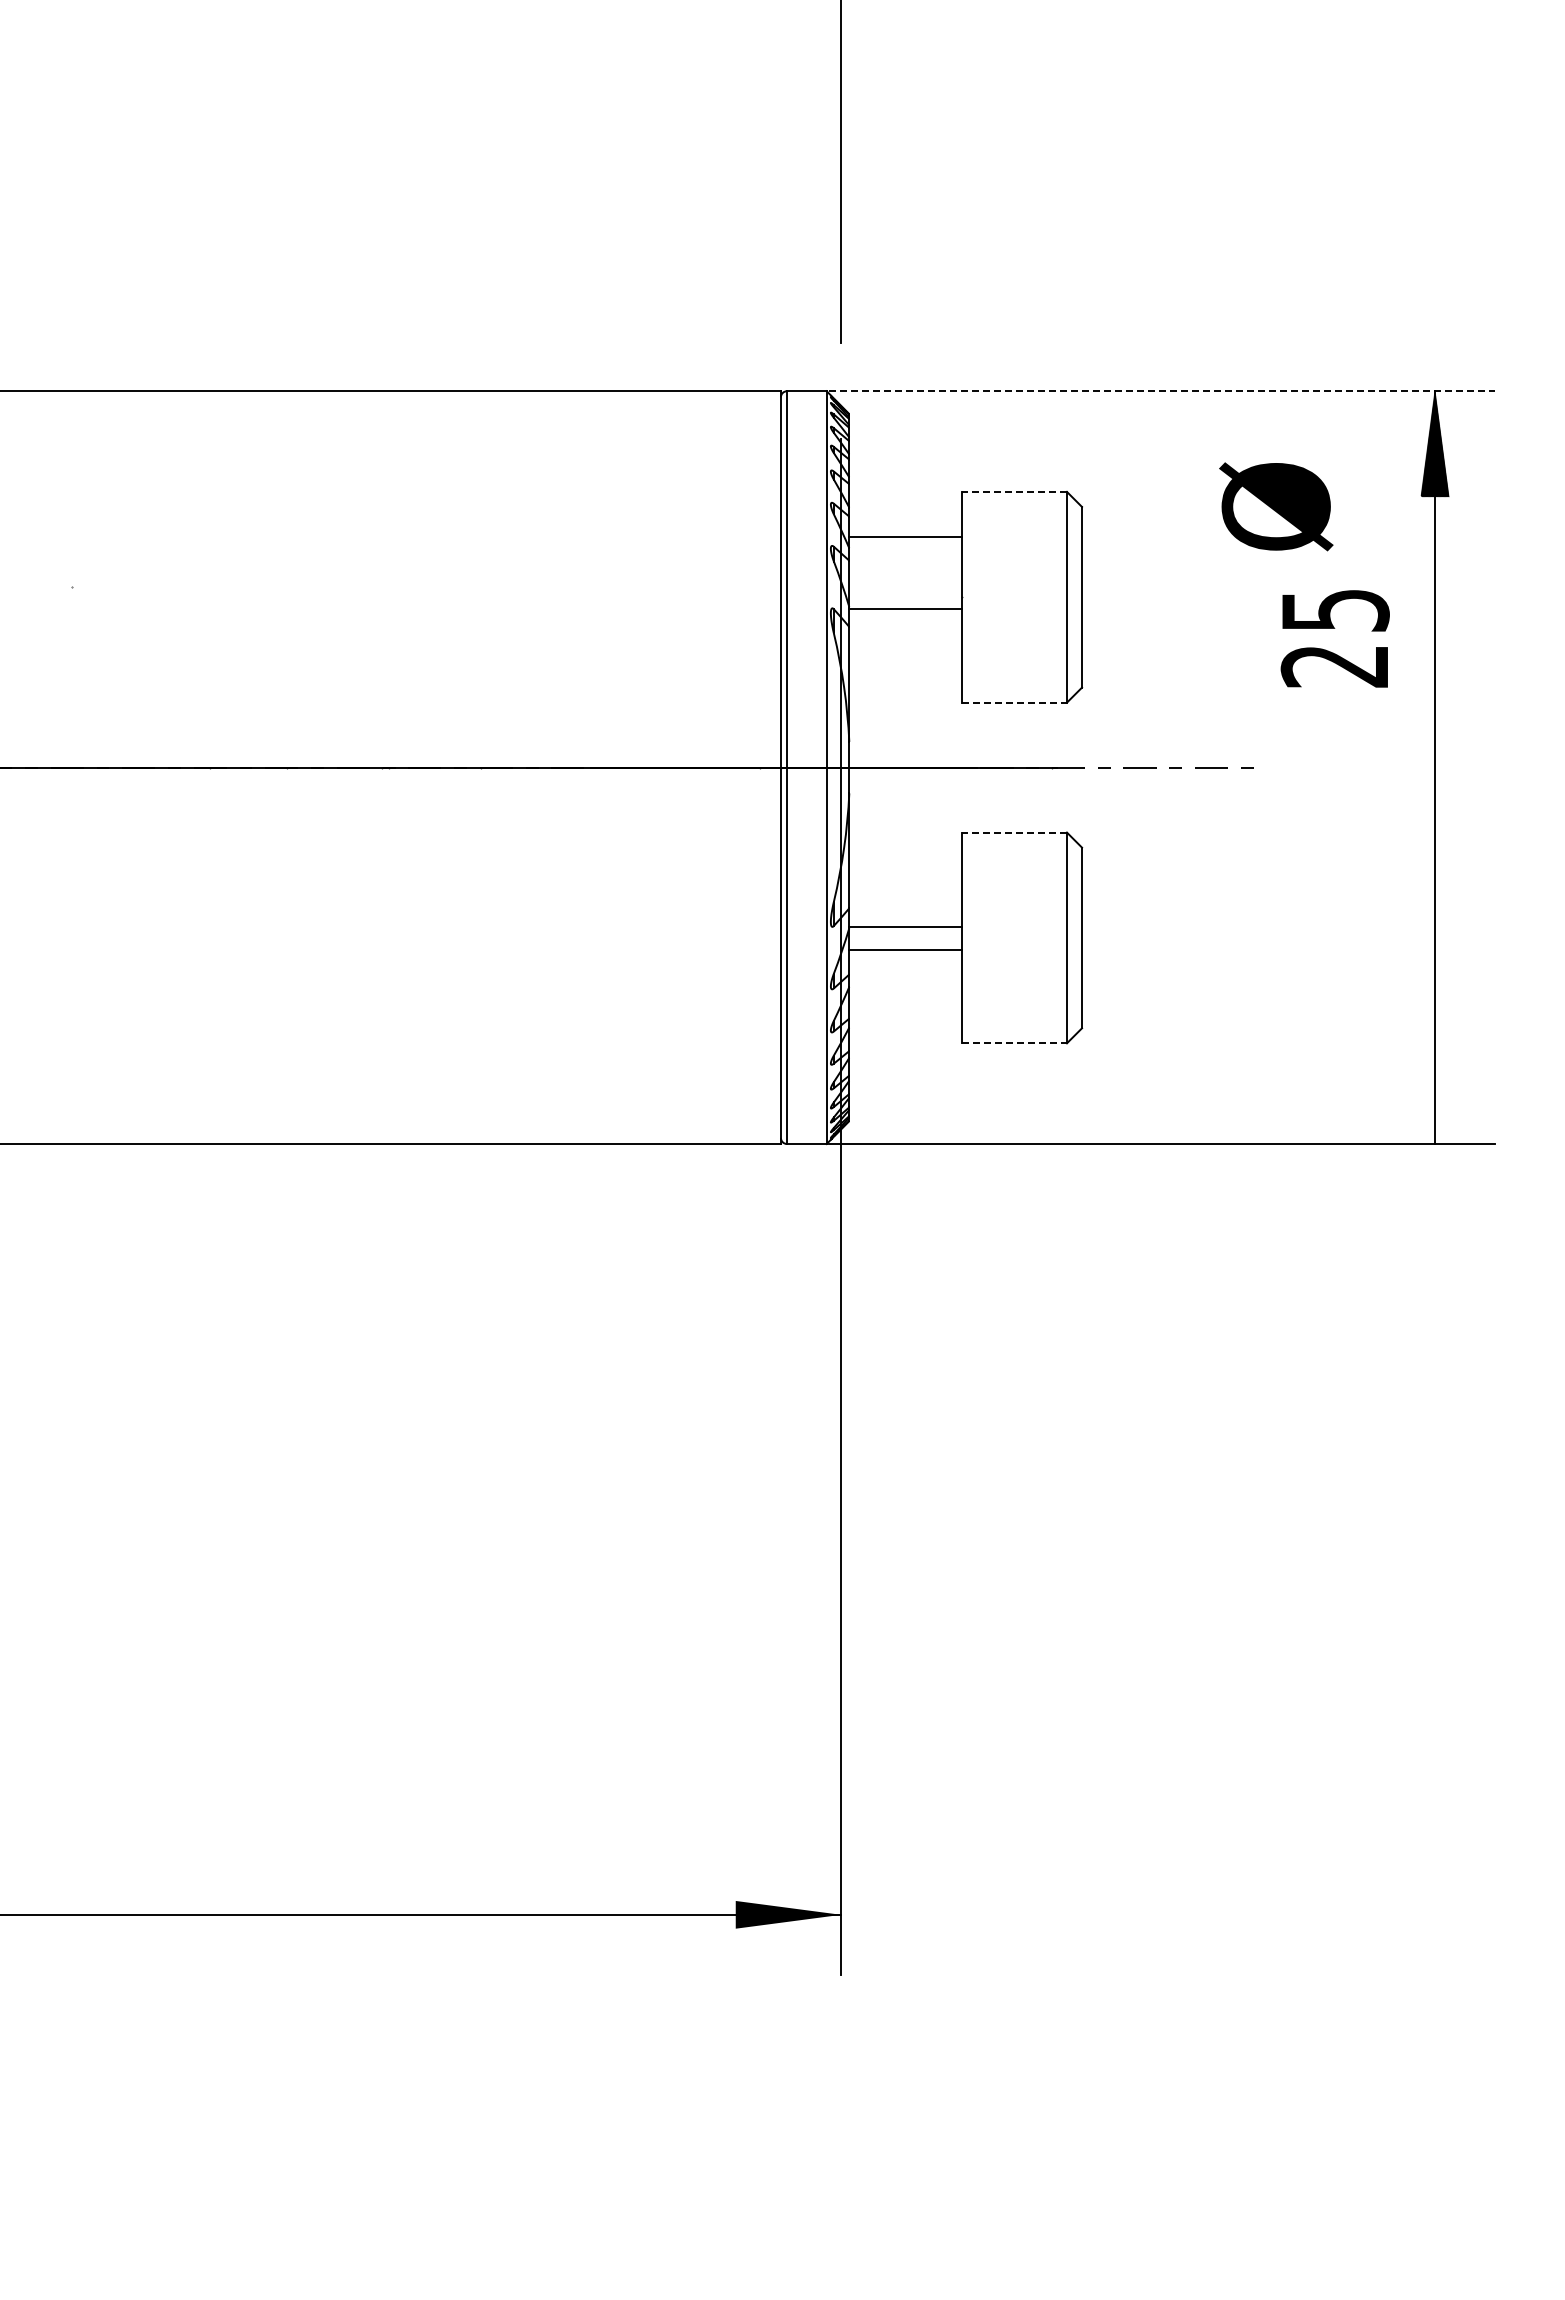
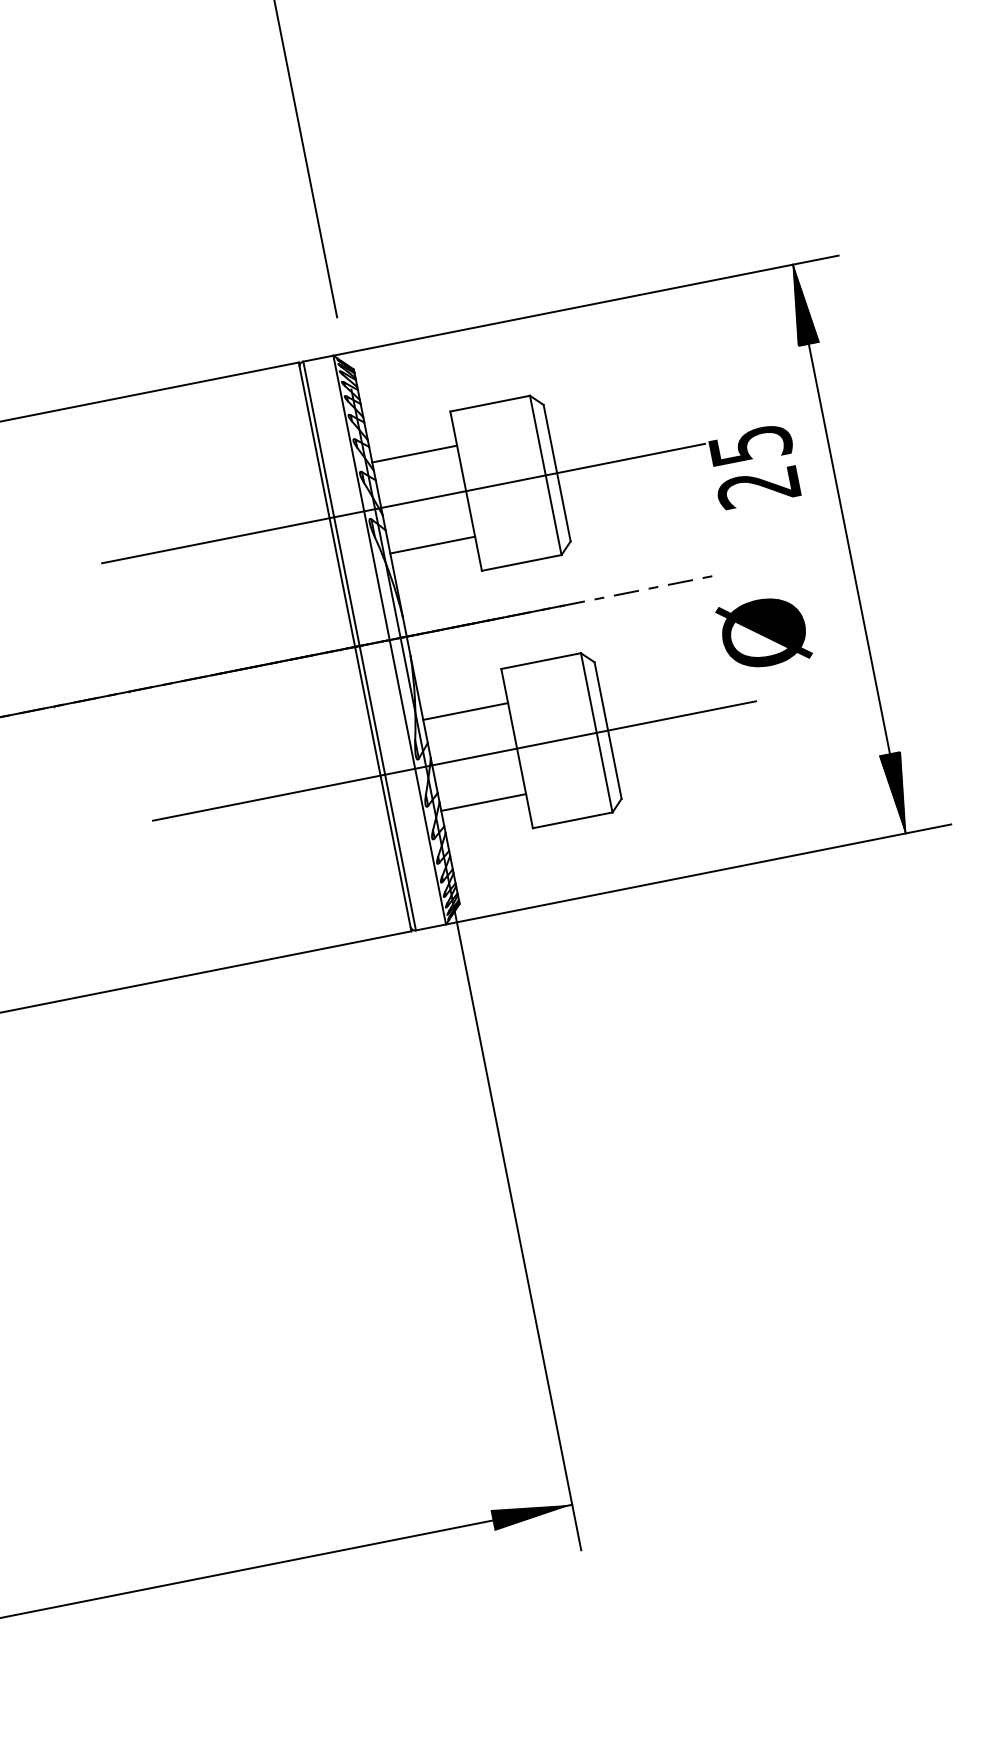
line: (1162, 391) -> (587, 305), dashed -> solid
line: (1014, 491) -> (490, 403), dashed -> solid
text: (1276, 506) -> (764, 632), moved
line: (878, 597) -> (403, 503), added
line: (905, 608) -> (432, 545), moved
line: (1014, 702) -> (521, 562), dashed -> solid
line: (1014, 832) -> (541, 661), dashed -> solid
line: (905, 926) -> (465, 711), moved
line: (878, 937) -> (454, 760), added
line: (905, 950) -> (483, 802), moved
line: (1014, 1043) -> (572, 820), dashed -> solid
hatch: (1434, 1090) -> (897, 793), added

